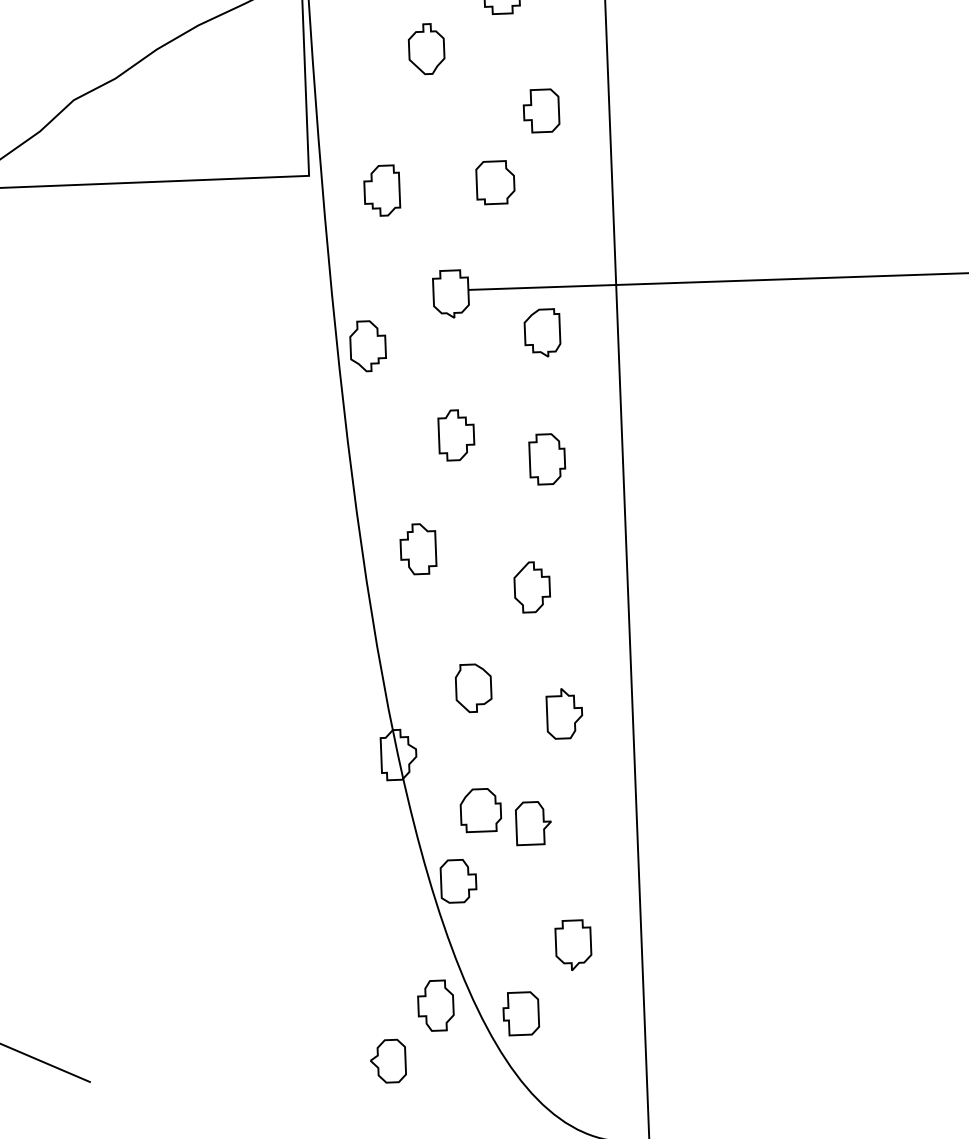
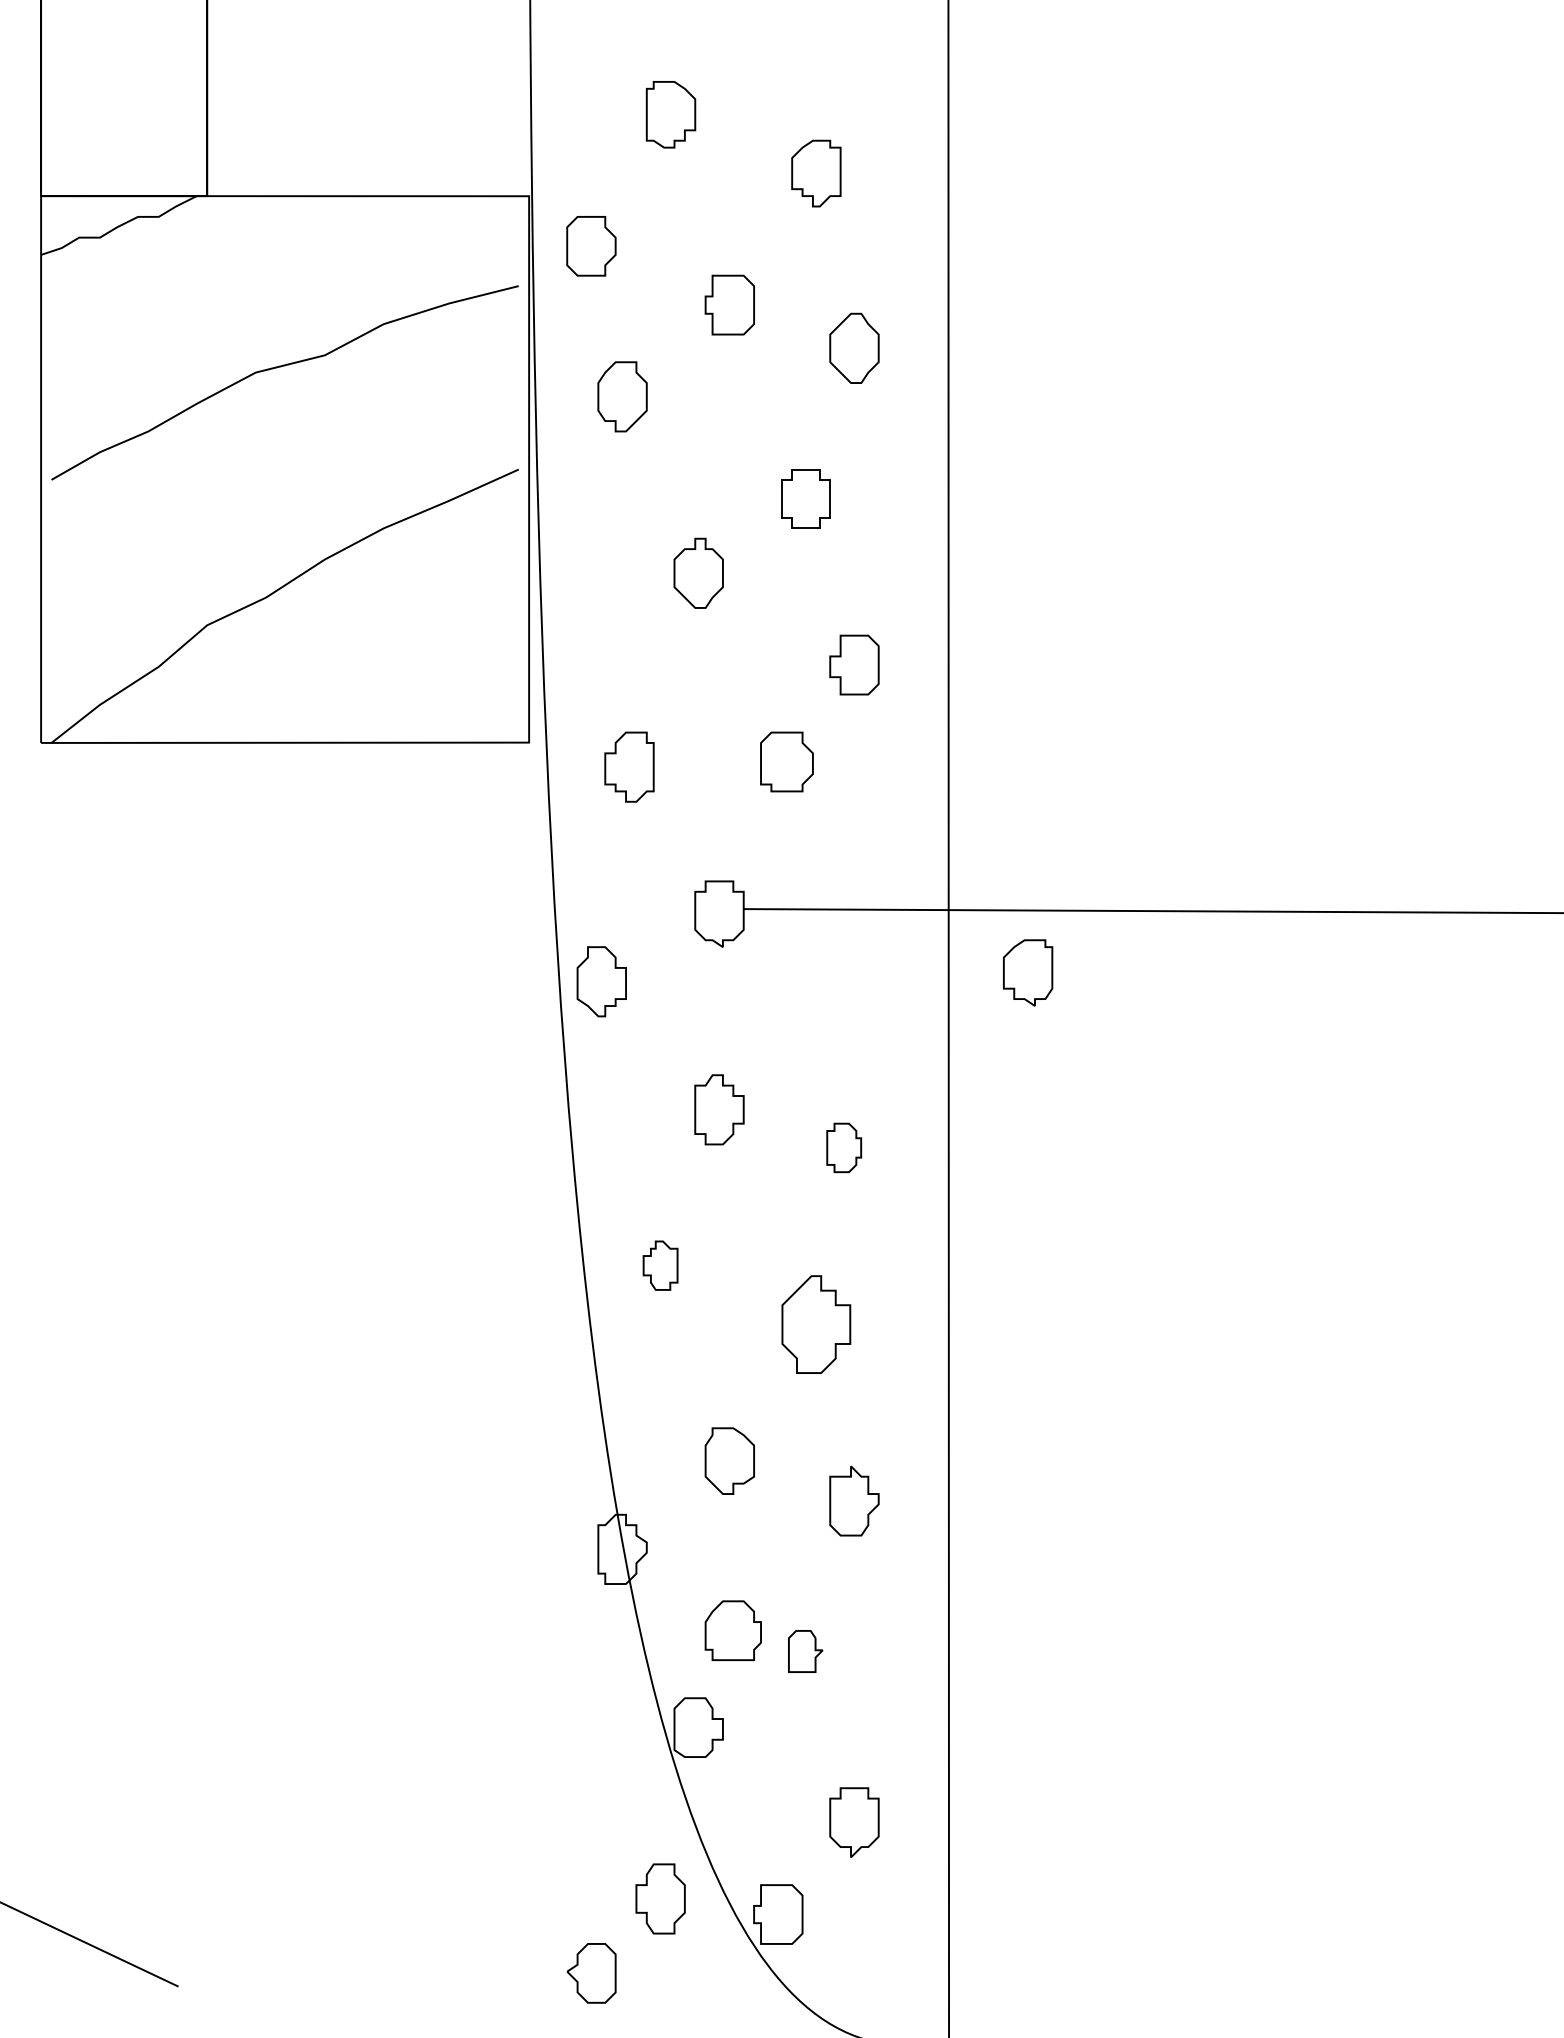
part: (542, 332) -> (1028, 972), moved
part: (547, 459) -> (844, 1147), size x0.7
part: (418, 549) -> (660, 1265), size x0.7
part: (532, 586) -> (816, 1323), size x1.4
part: (533, 823) -> (805, 1651), size x0.7

